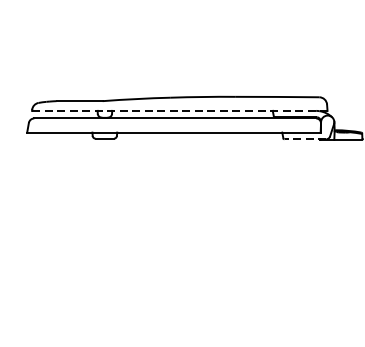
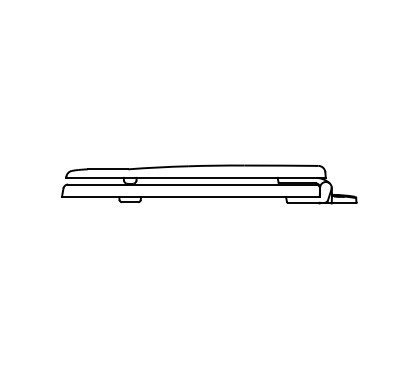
line: (180, 110) -> (196, 177), dashed -> solid
line: (304, 138) -> (305, 202), dashed -> solid

